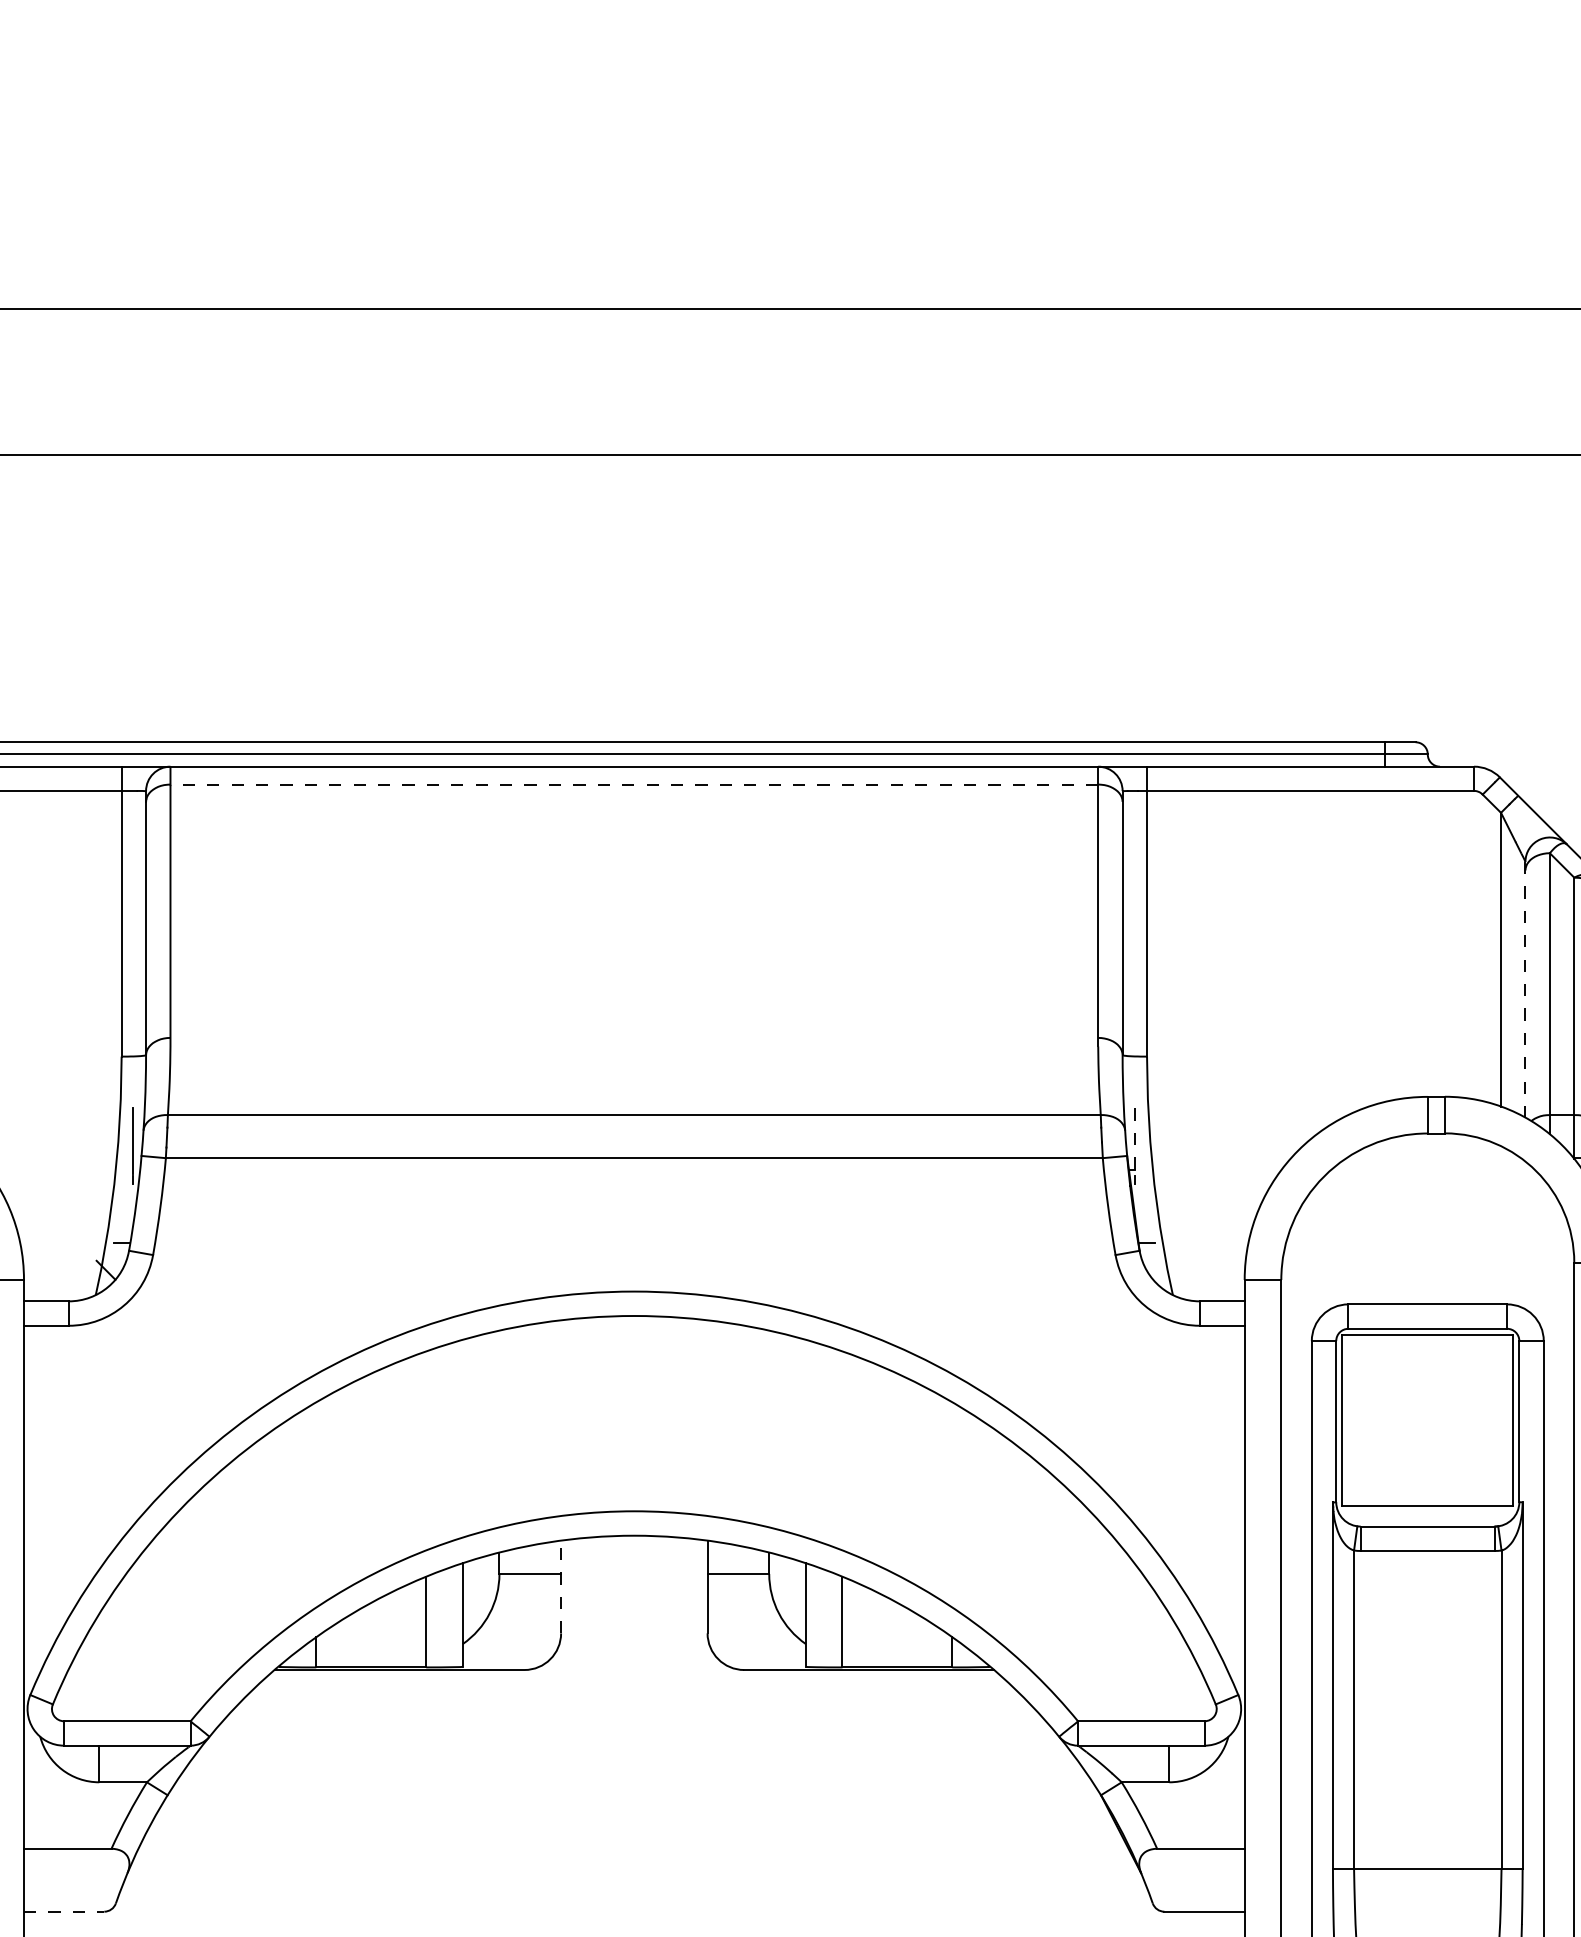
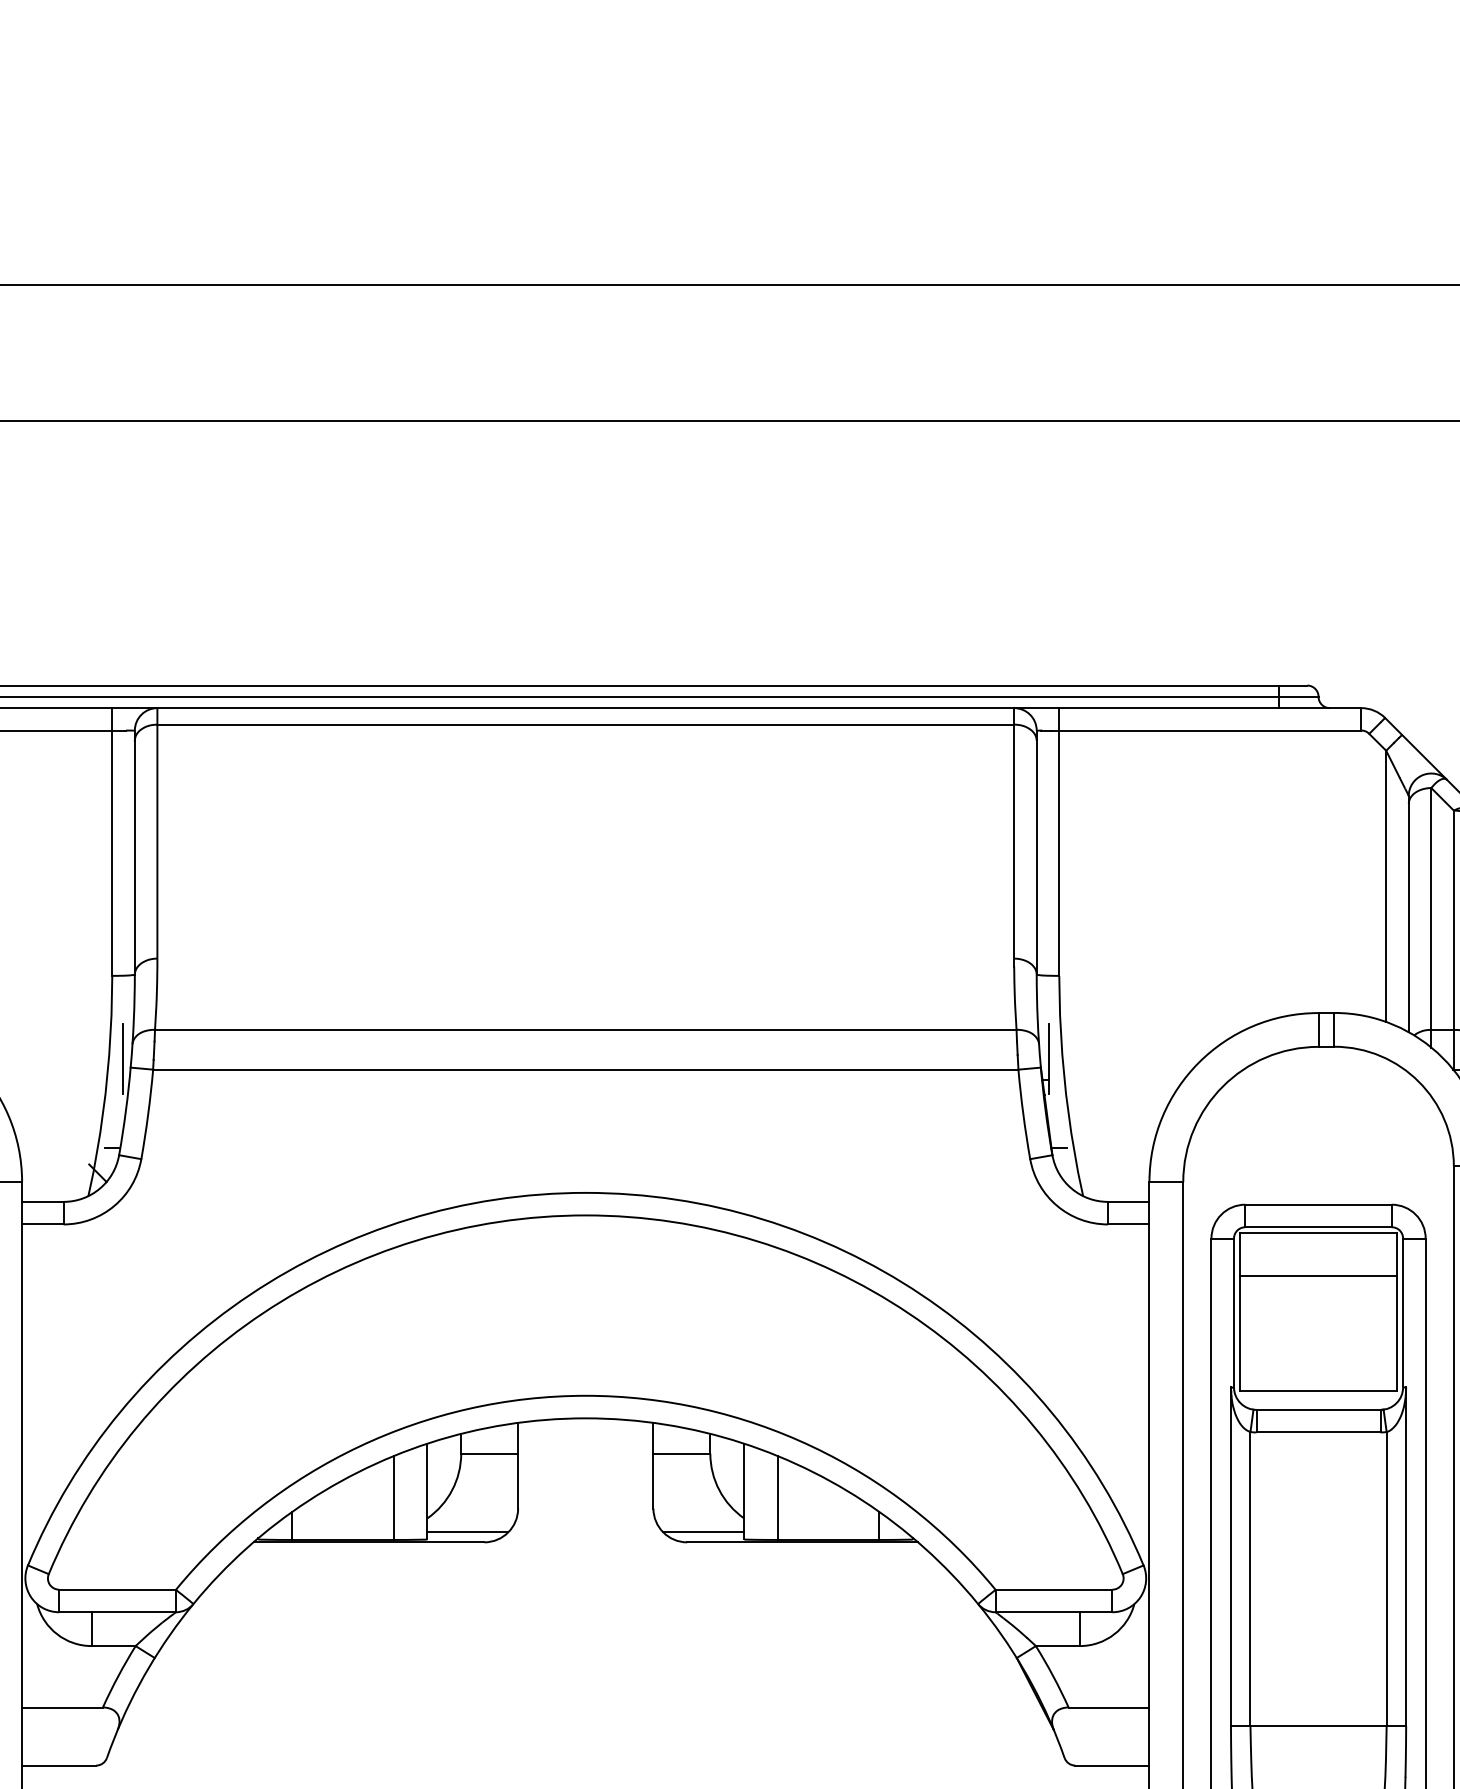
line: (634, 784) -> (585, 724), dashed -> solid
line: (1525, 990) -> (1408, 914), dashed -> solid
line: (1135, 1141) -> (1048, 1054), dashed -> solid
line: (1427, 1381) -> (1318, 1275), added
line: (561, 1586) -> (518, 1465), dashed -> solid
line: (506, 1659) -> (467, 1532), added
line: (761, 1659) -> (703, 1532), added
line: (64, 1911) -> (59, 1765), dashed -> solid

